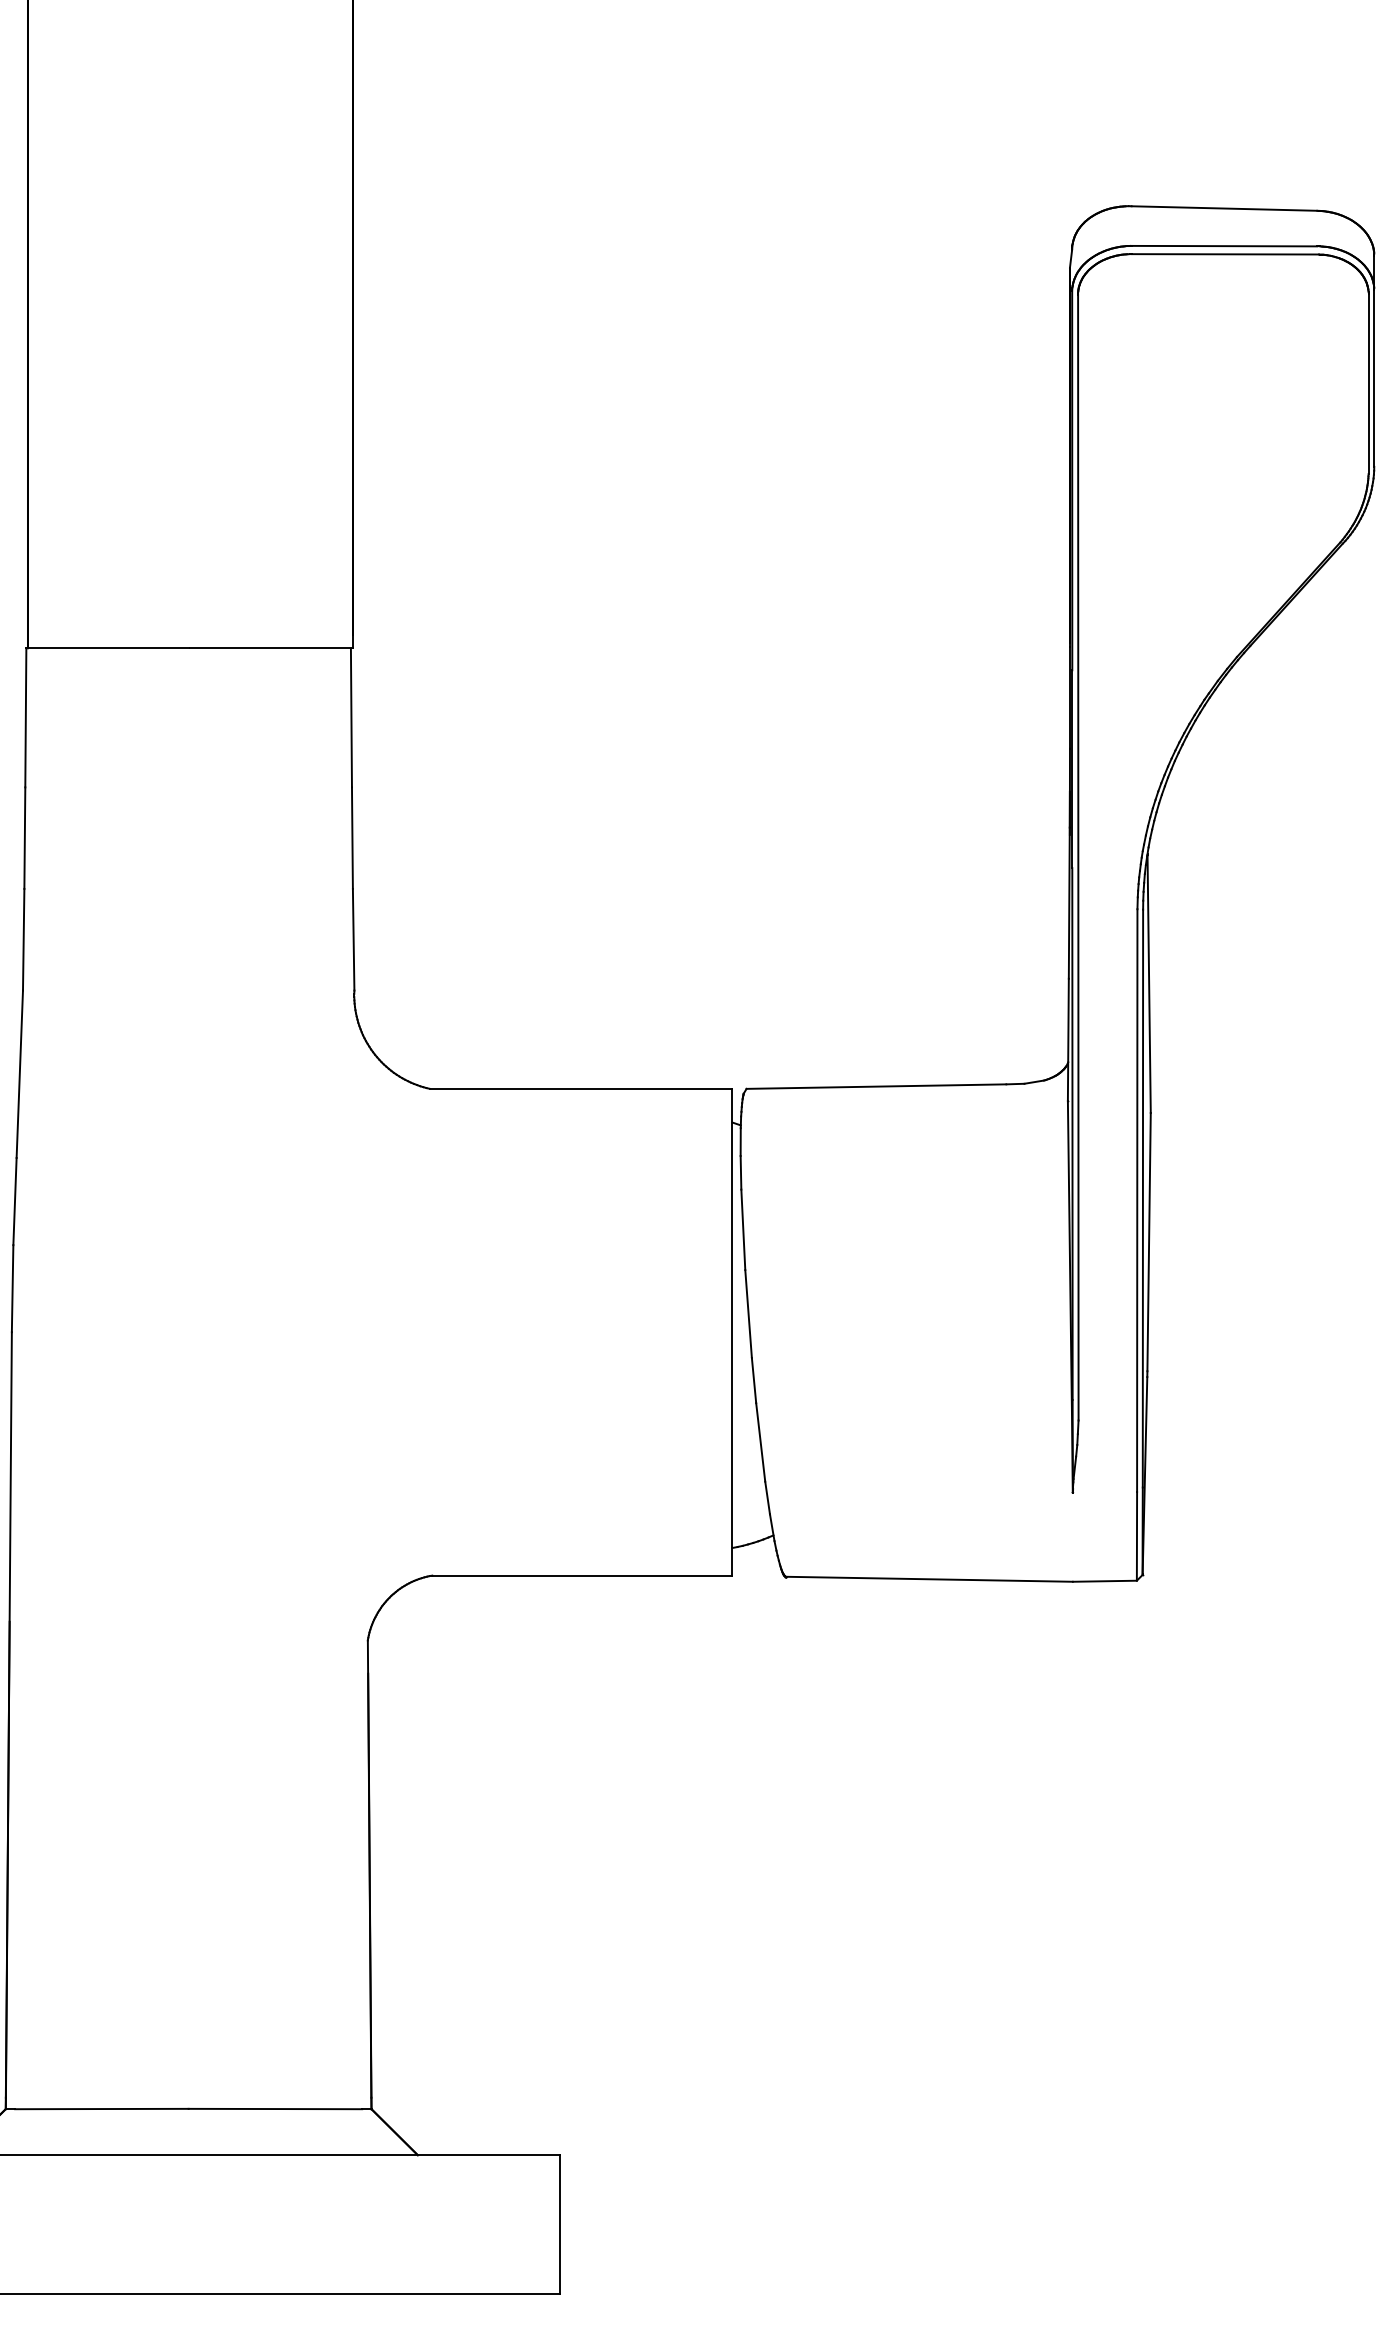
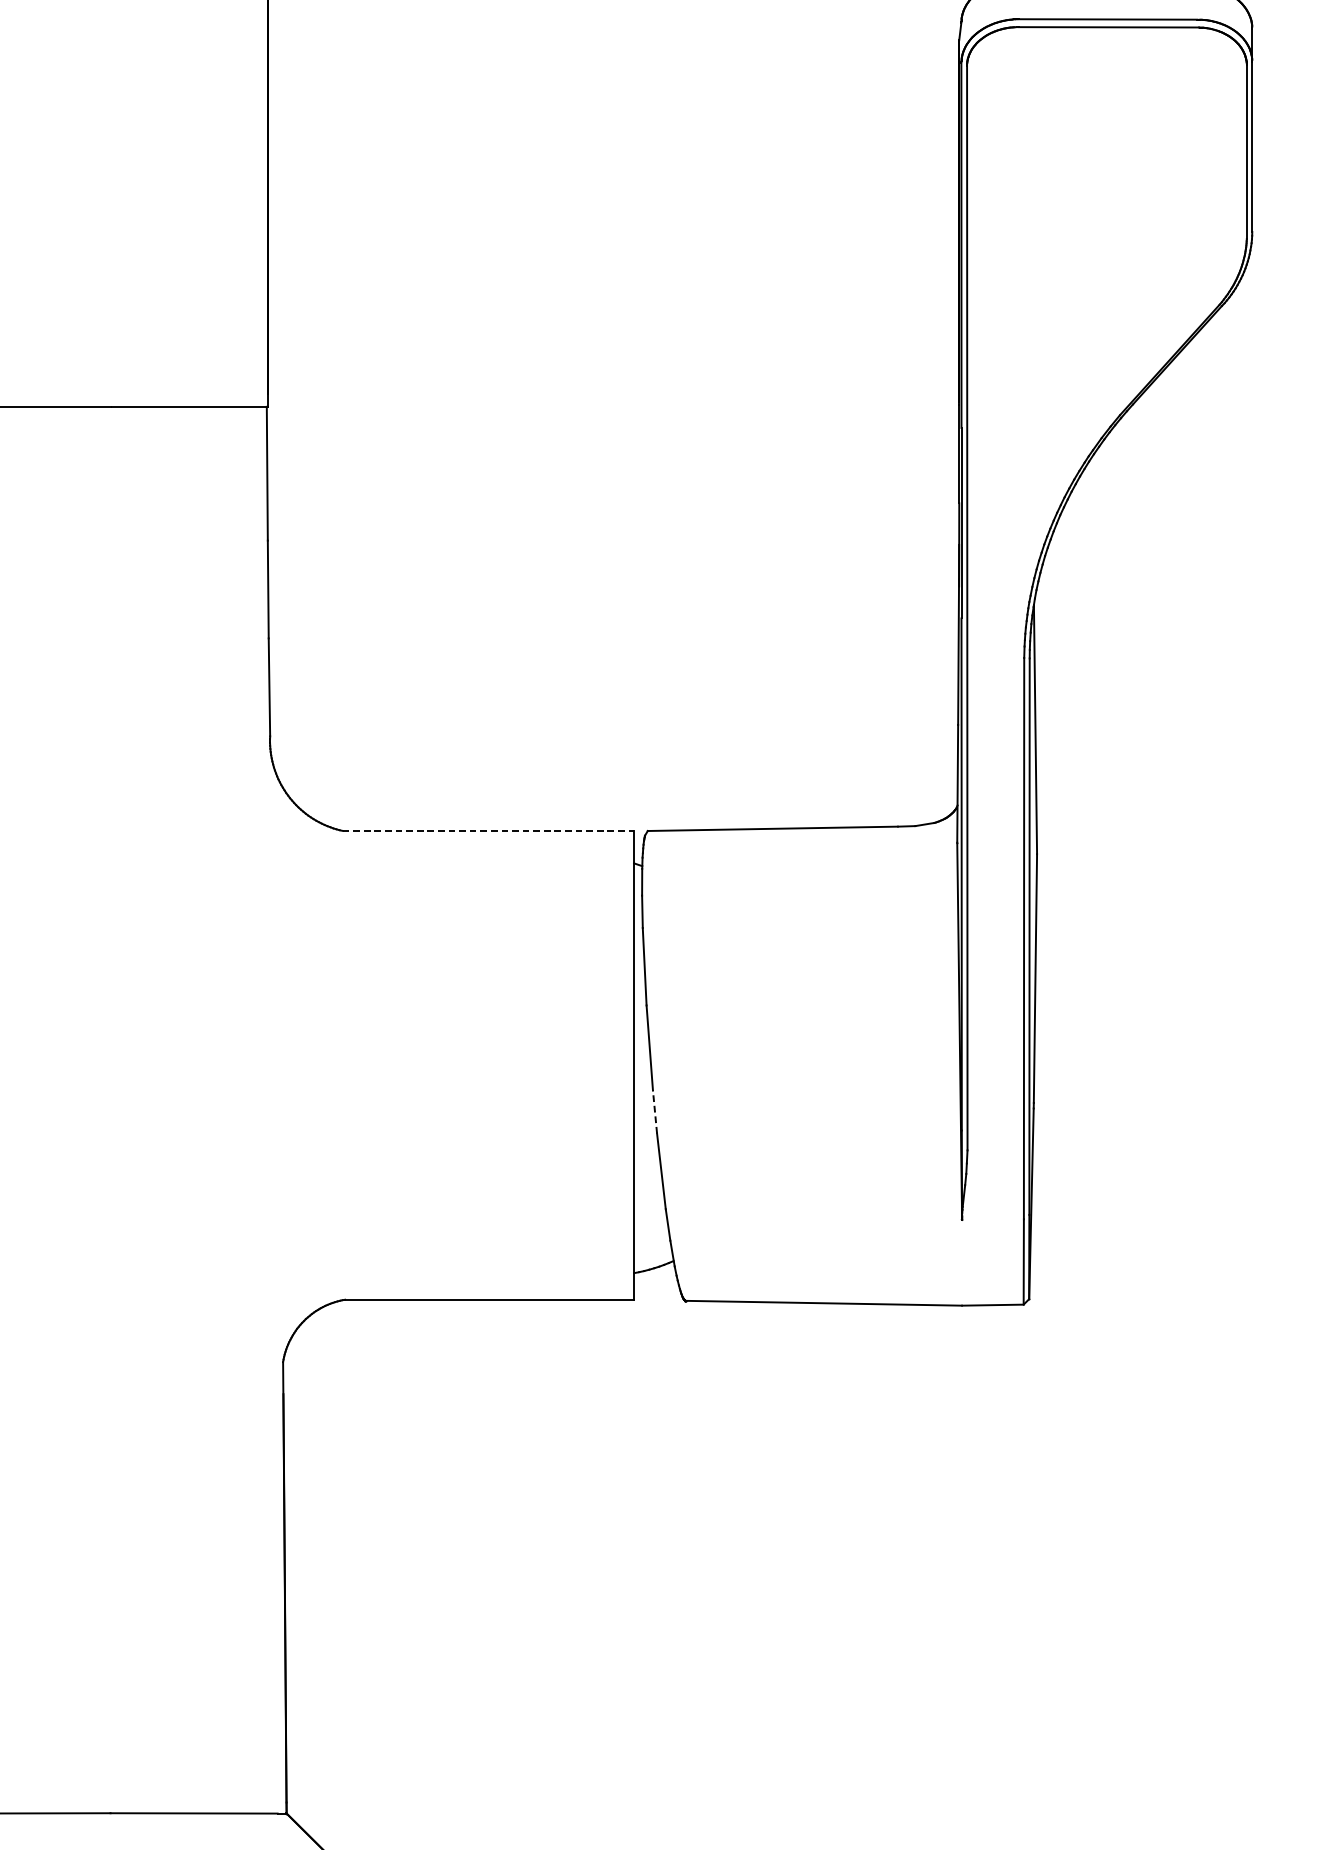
line: (581, 1088) -> (488, 830), solid -> dashed
line: (754, 1380) -> (655, 1111), solid -> dashed

